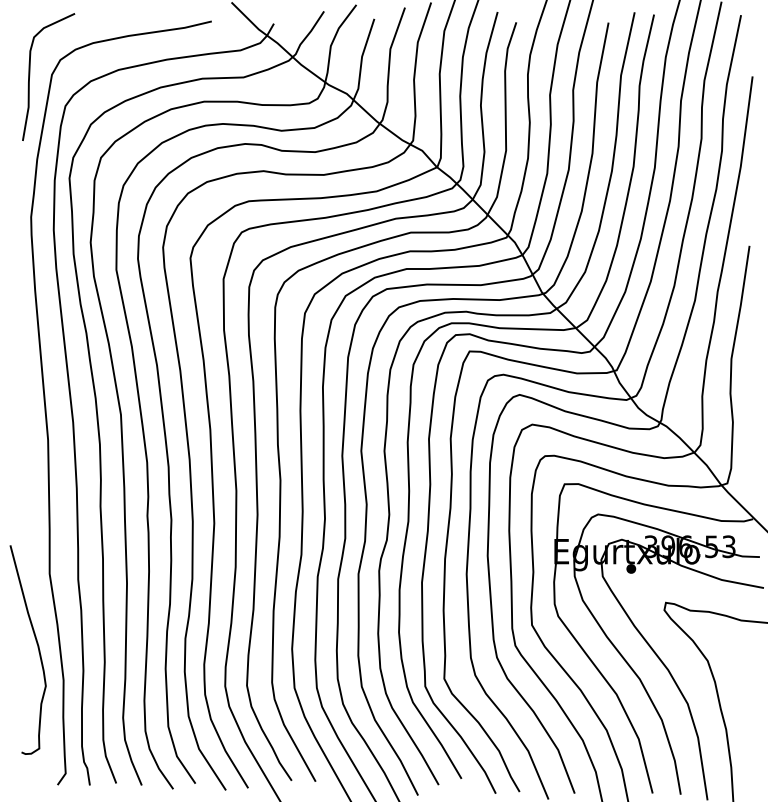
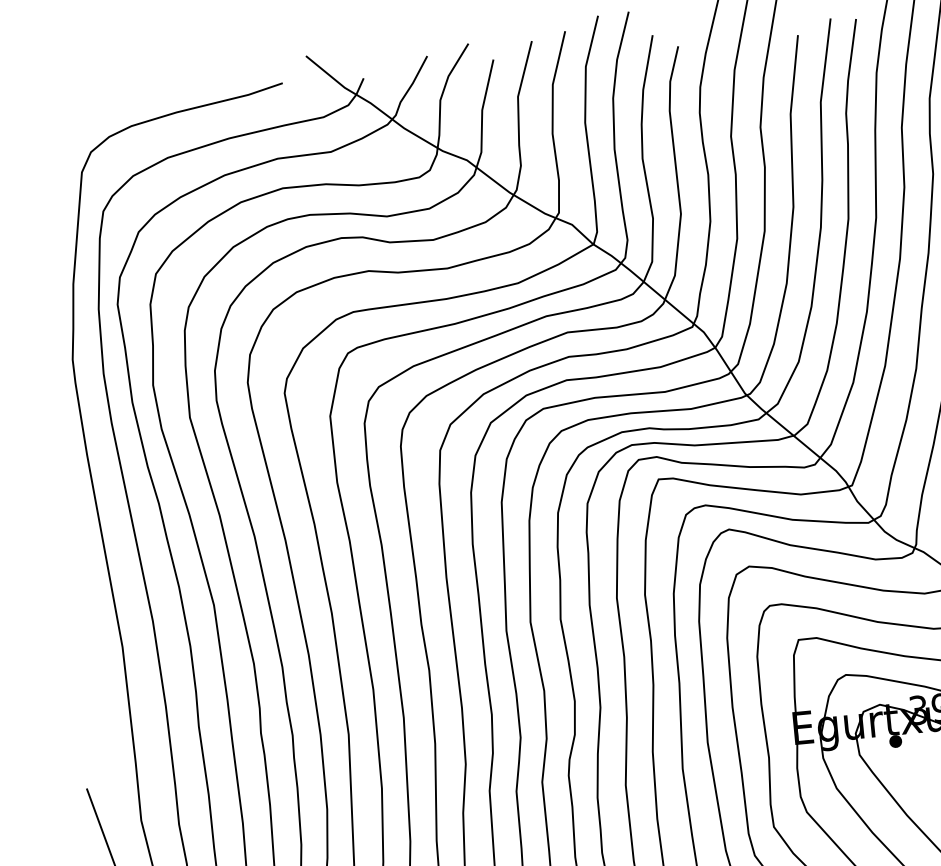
curve: (30, 75) -> (54, 176), removed

